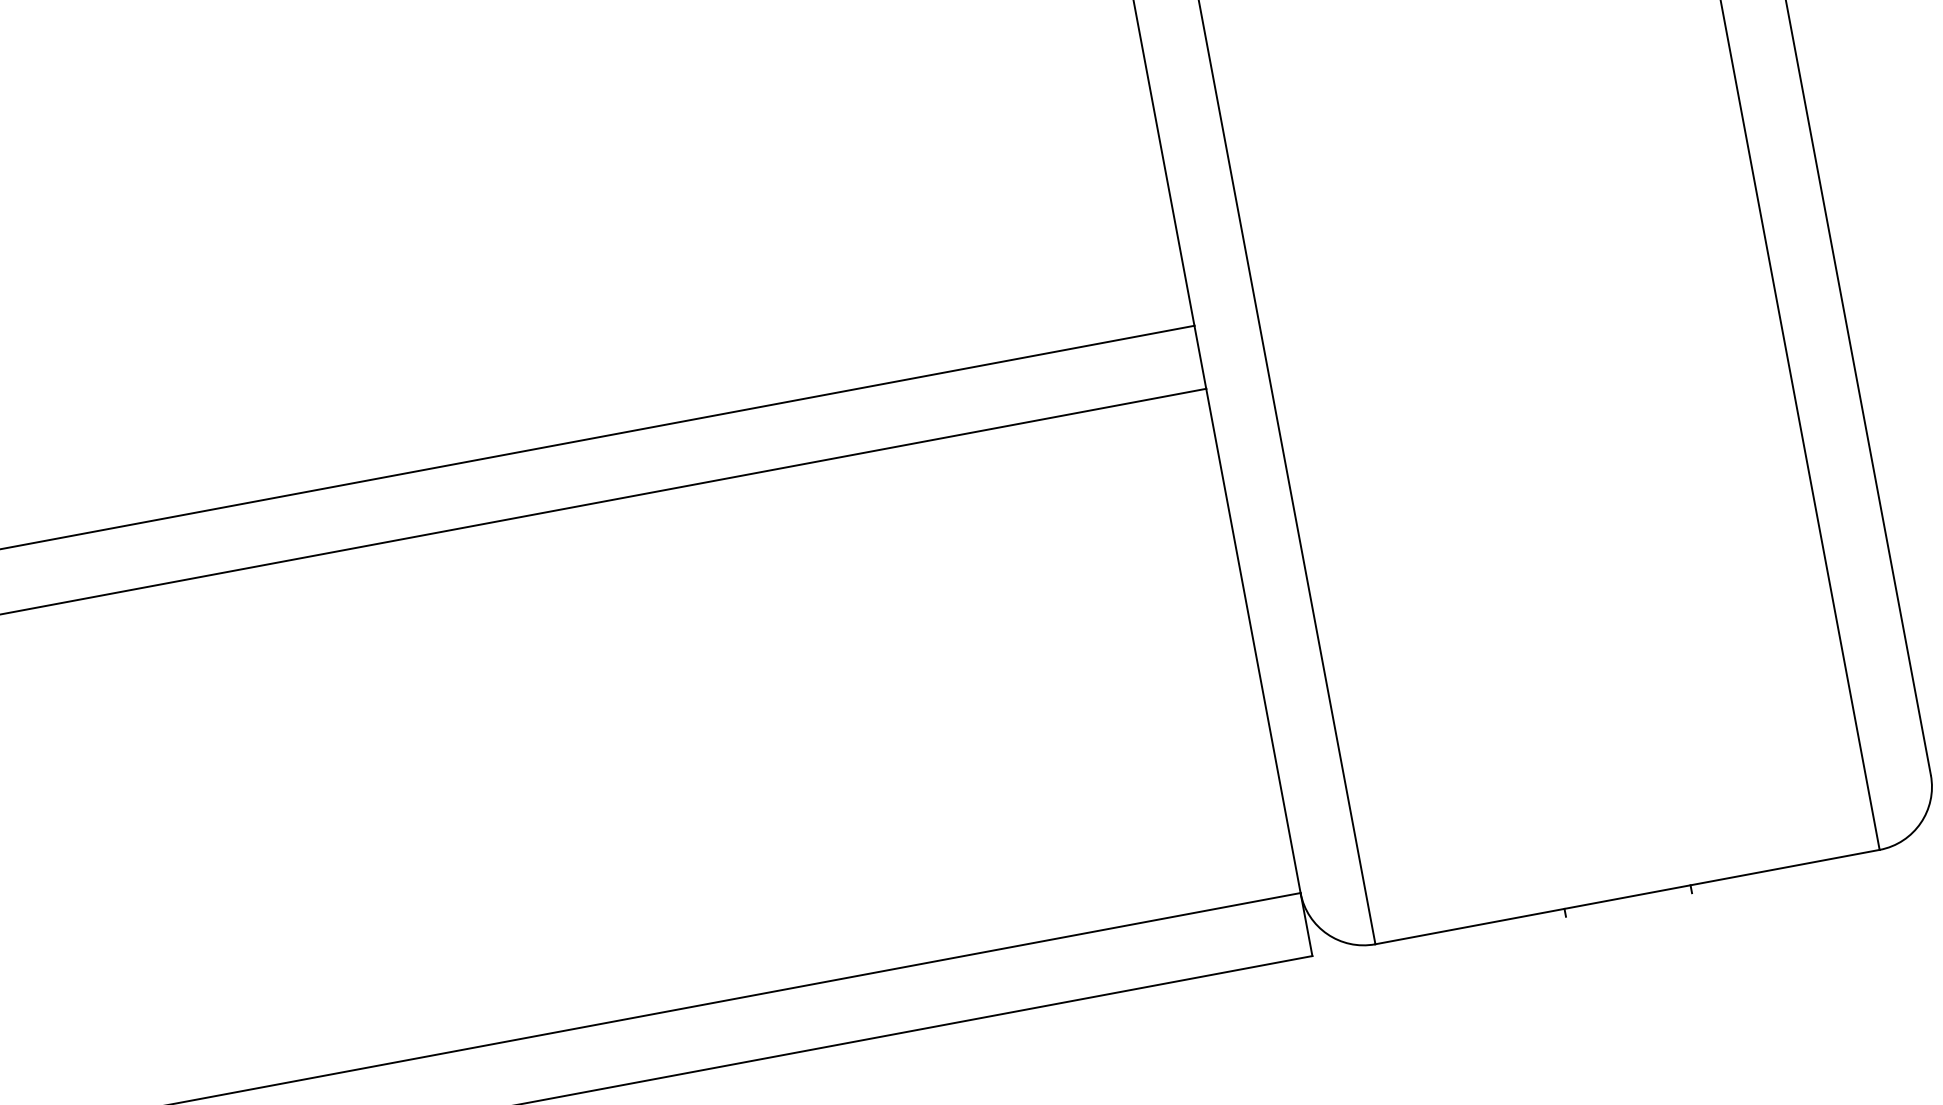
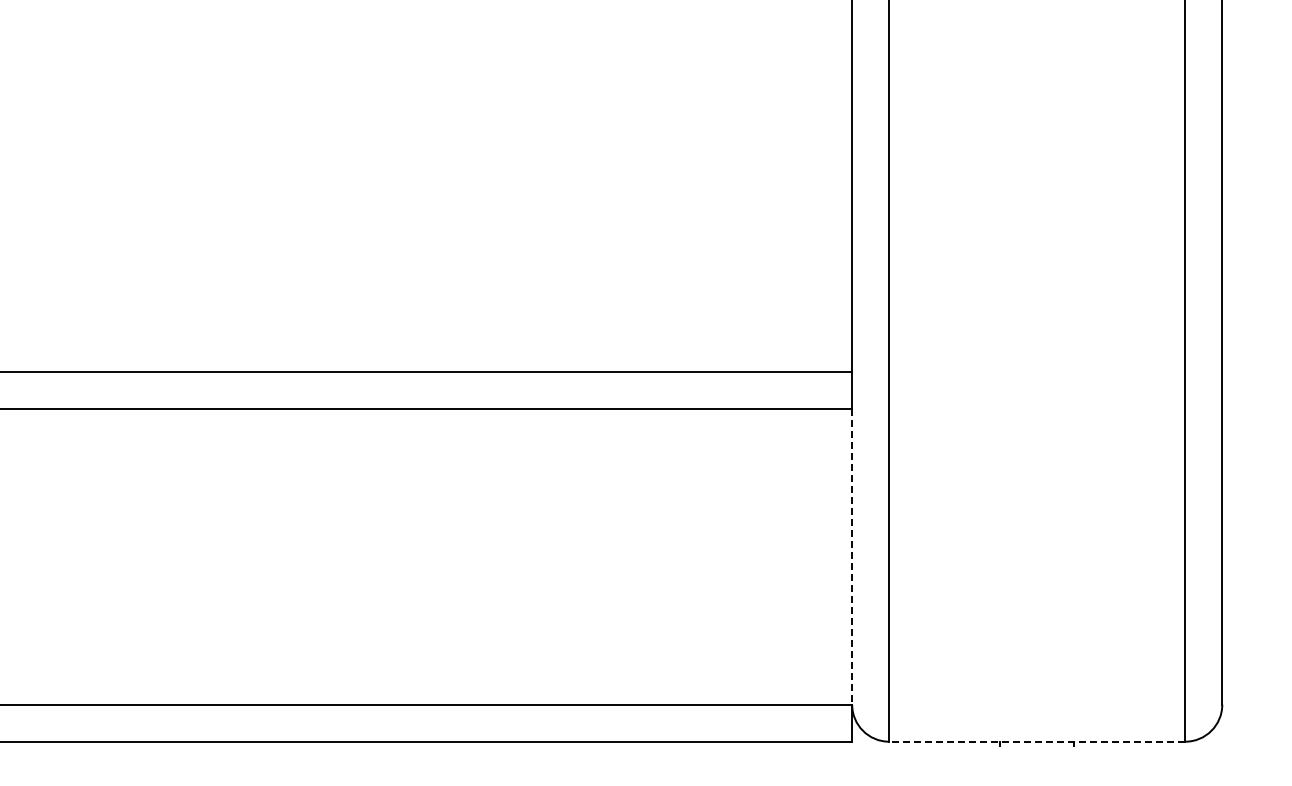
line: (1254, 642) -> (852, 557), solid -> dashed
line: (1626, 896) -> (1036, 741), solid -> dashed

